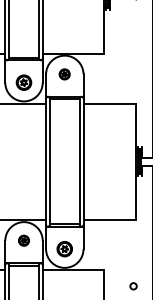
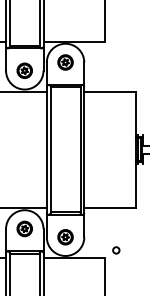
part: (64, 74) -> (65, 62), size x1.43
part: (23, 240) -> (24, 228), size x1.43
circle: (133, 286) -> (116, 250), moved

